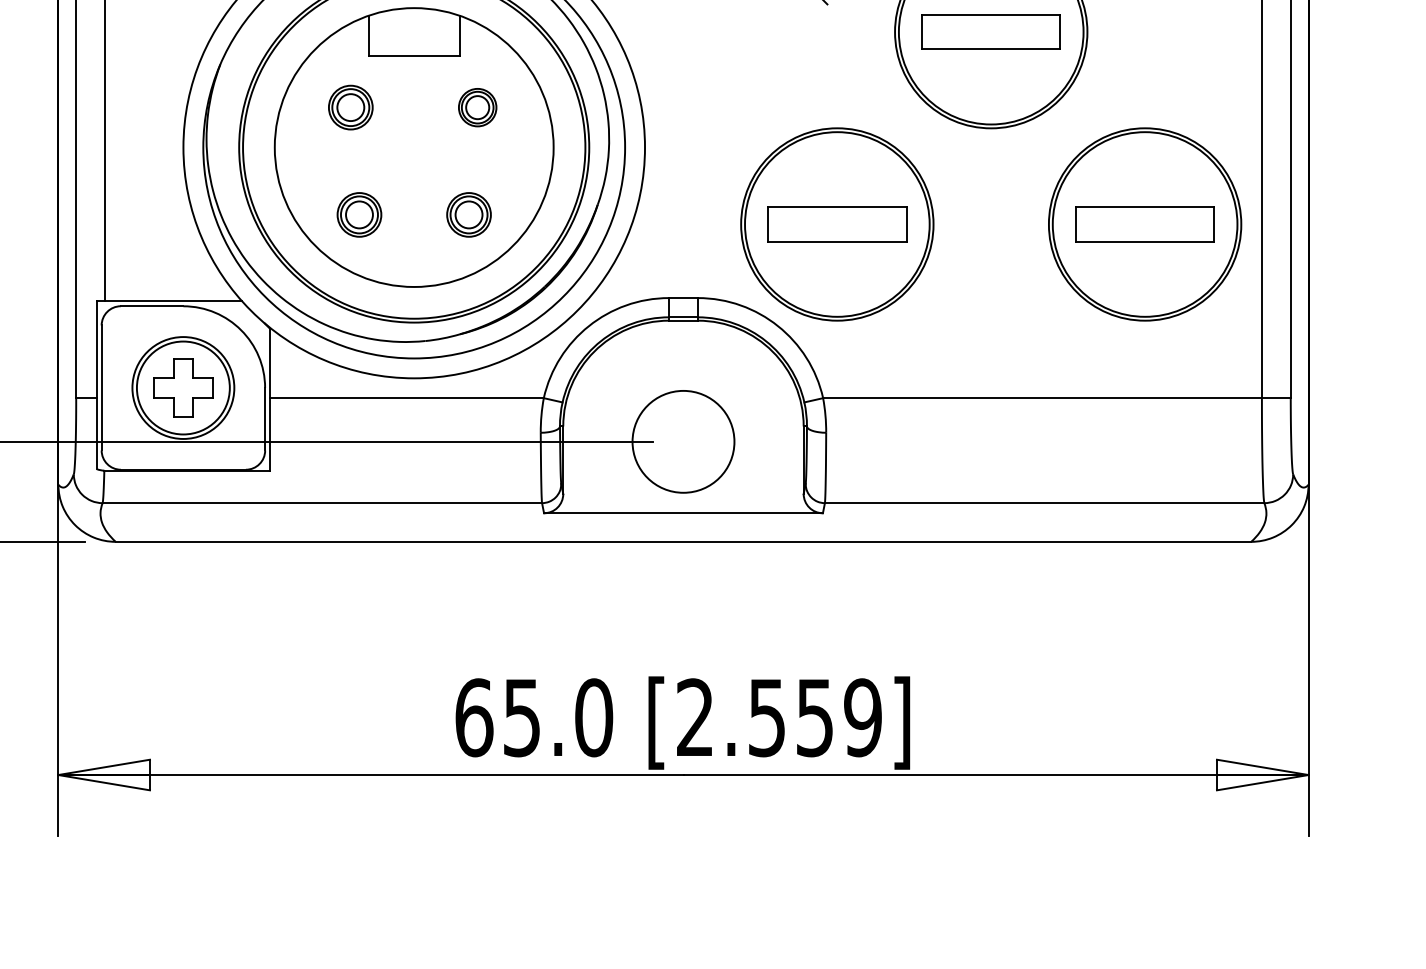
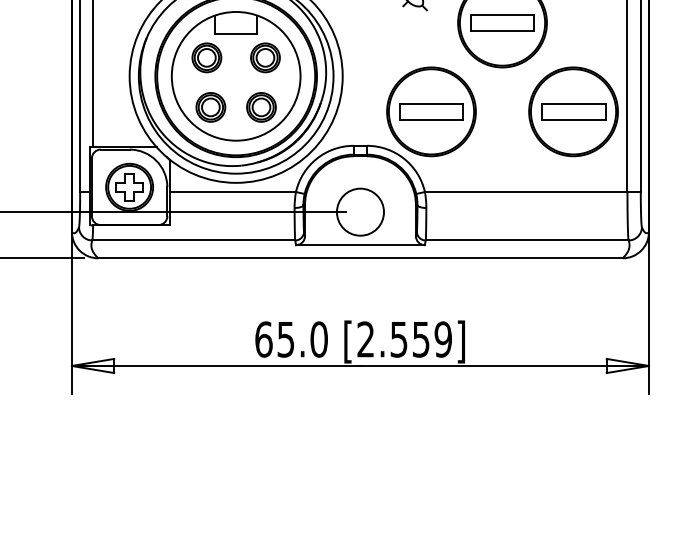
part: (349, 106) -> (206, 57), size x1.43
part: (477, 106) -> (265, 57), size x1.67
part: (358, 215) -> (210, 107), size x1.43
part: (469, 215) -> (261, 107), size x1.43

